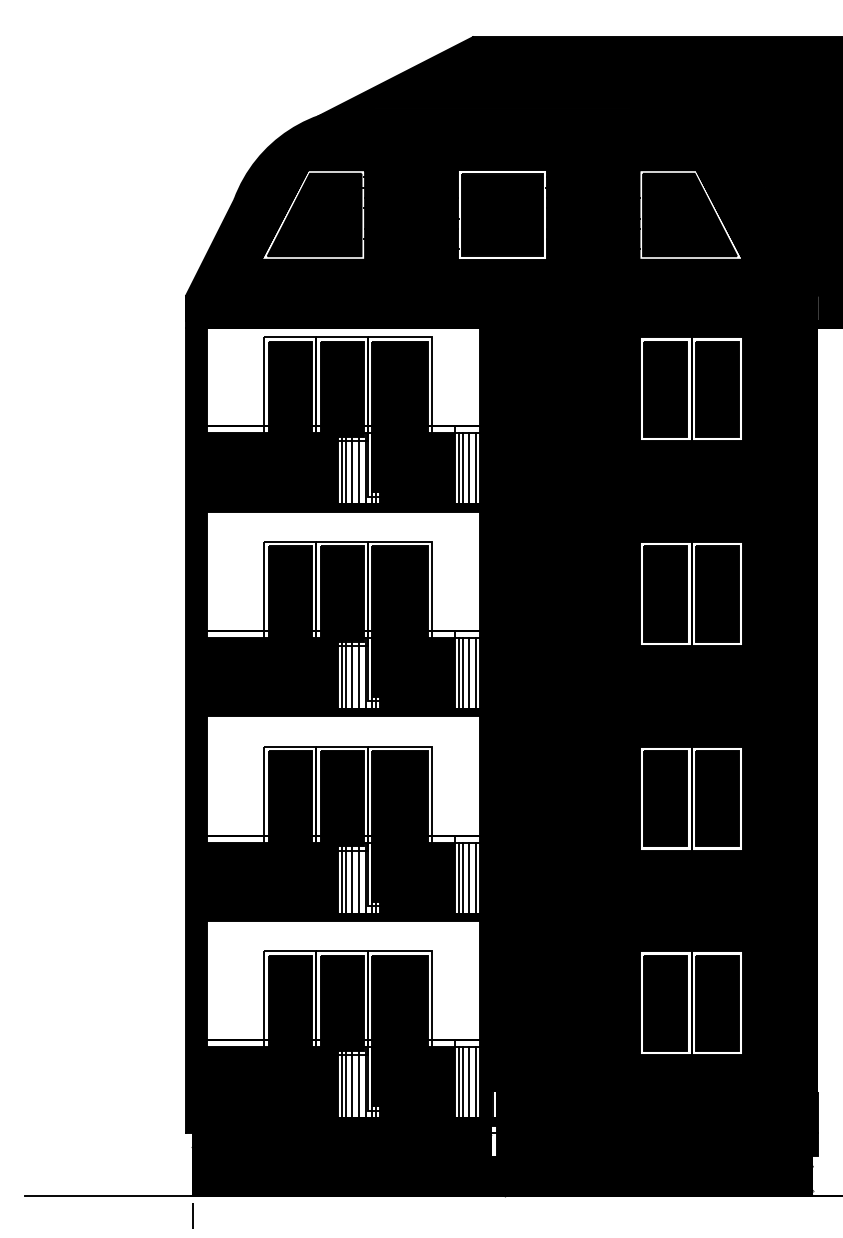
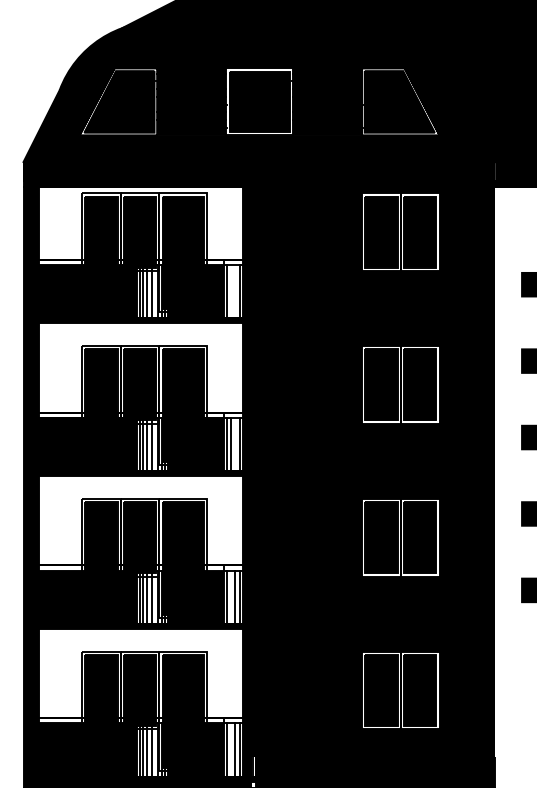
line: (463, 468) -> (230, 291), removed
line: (469, 468) -> (235, 291), removed
line: (469, 673) -> (235, 444), removed
line: (463, 877) -> (230, 596), removed
line: (463, 1082) -> (230, 749), removed

